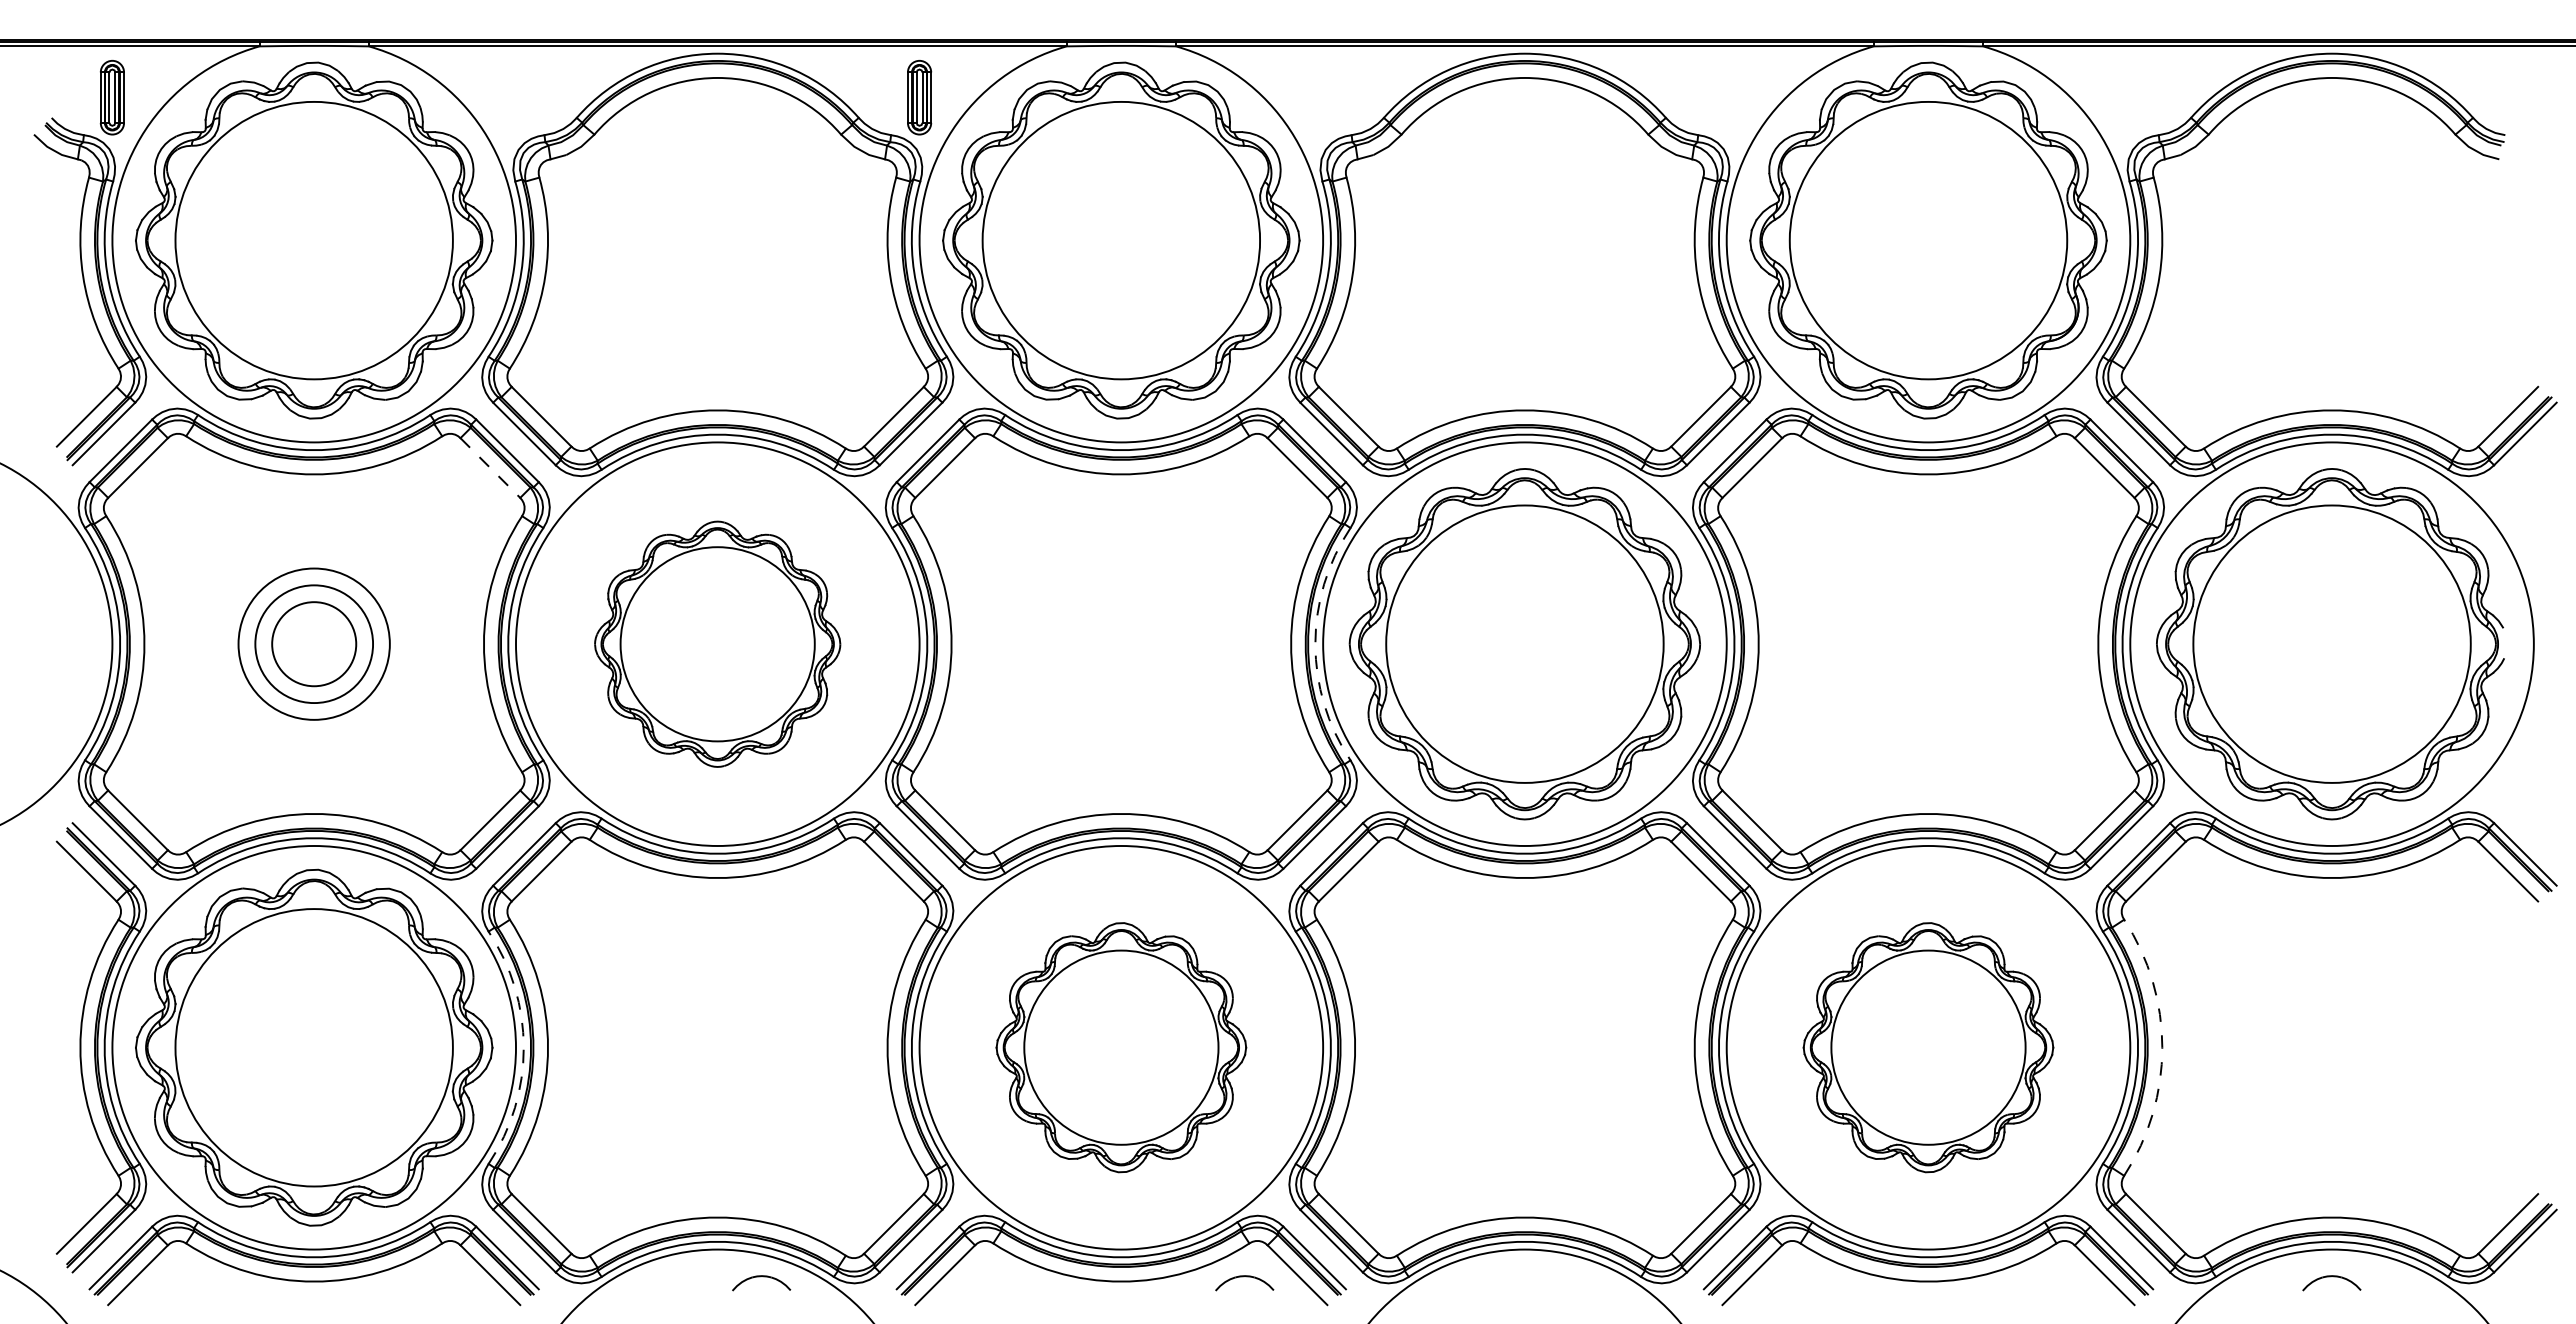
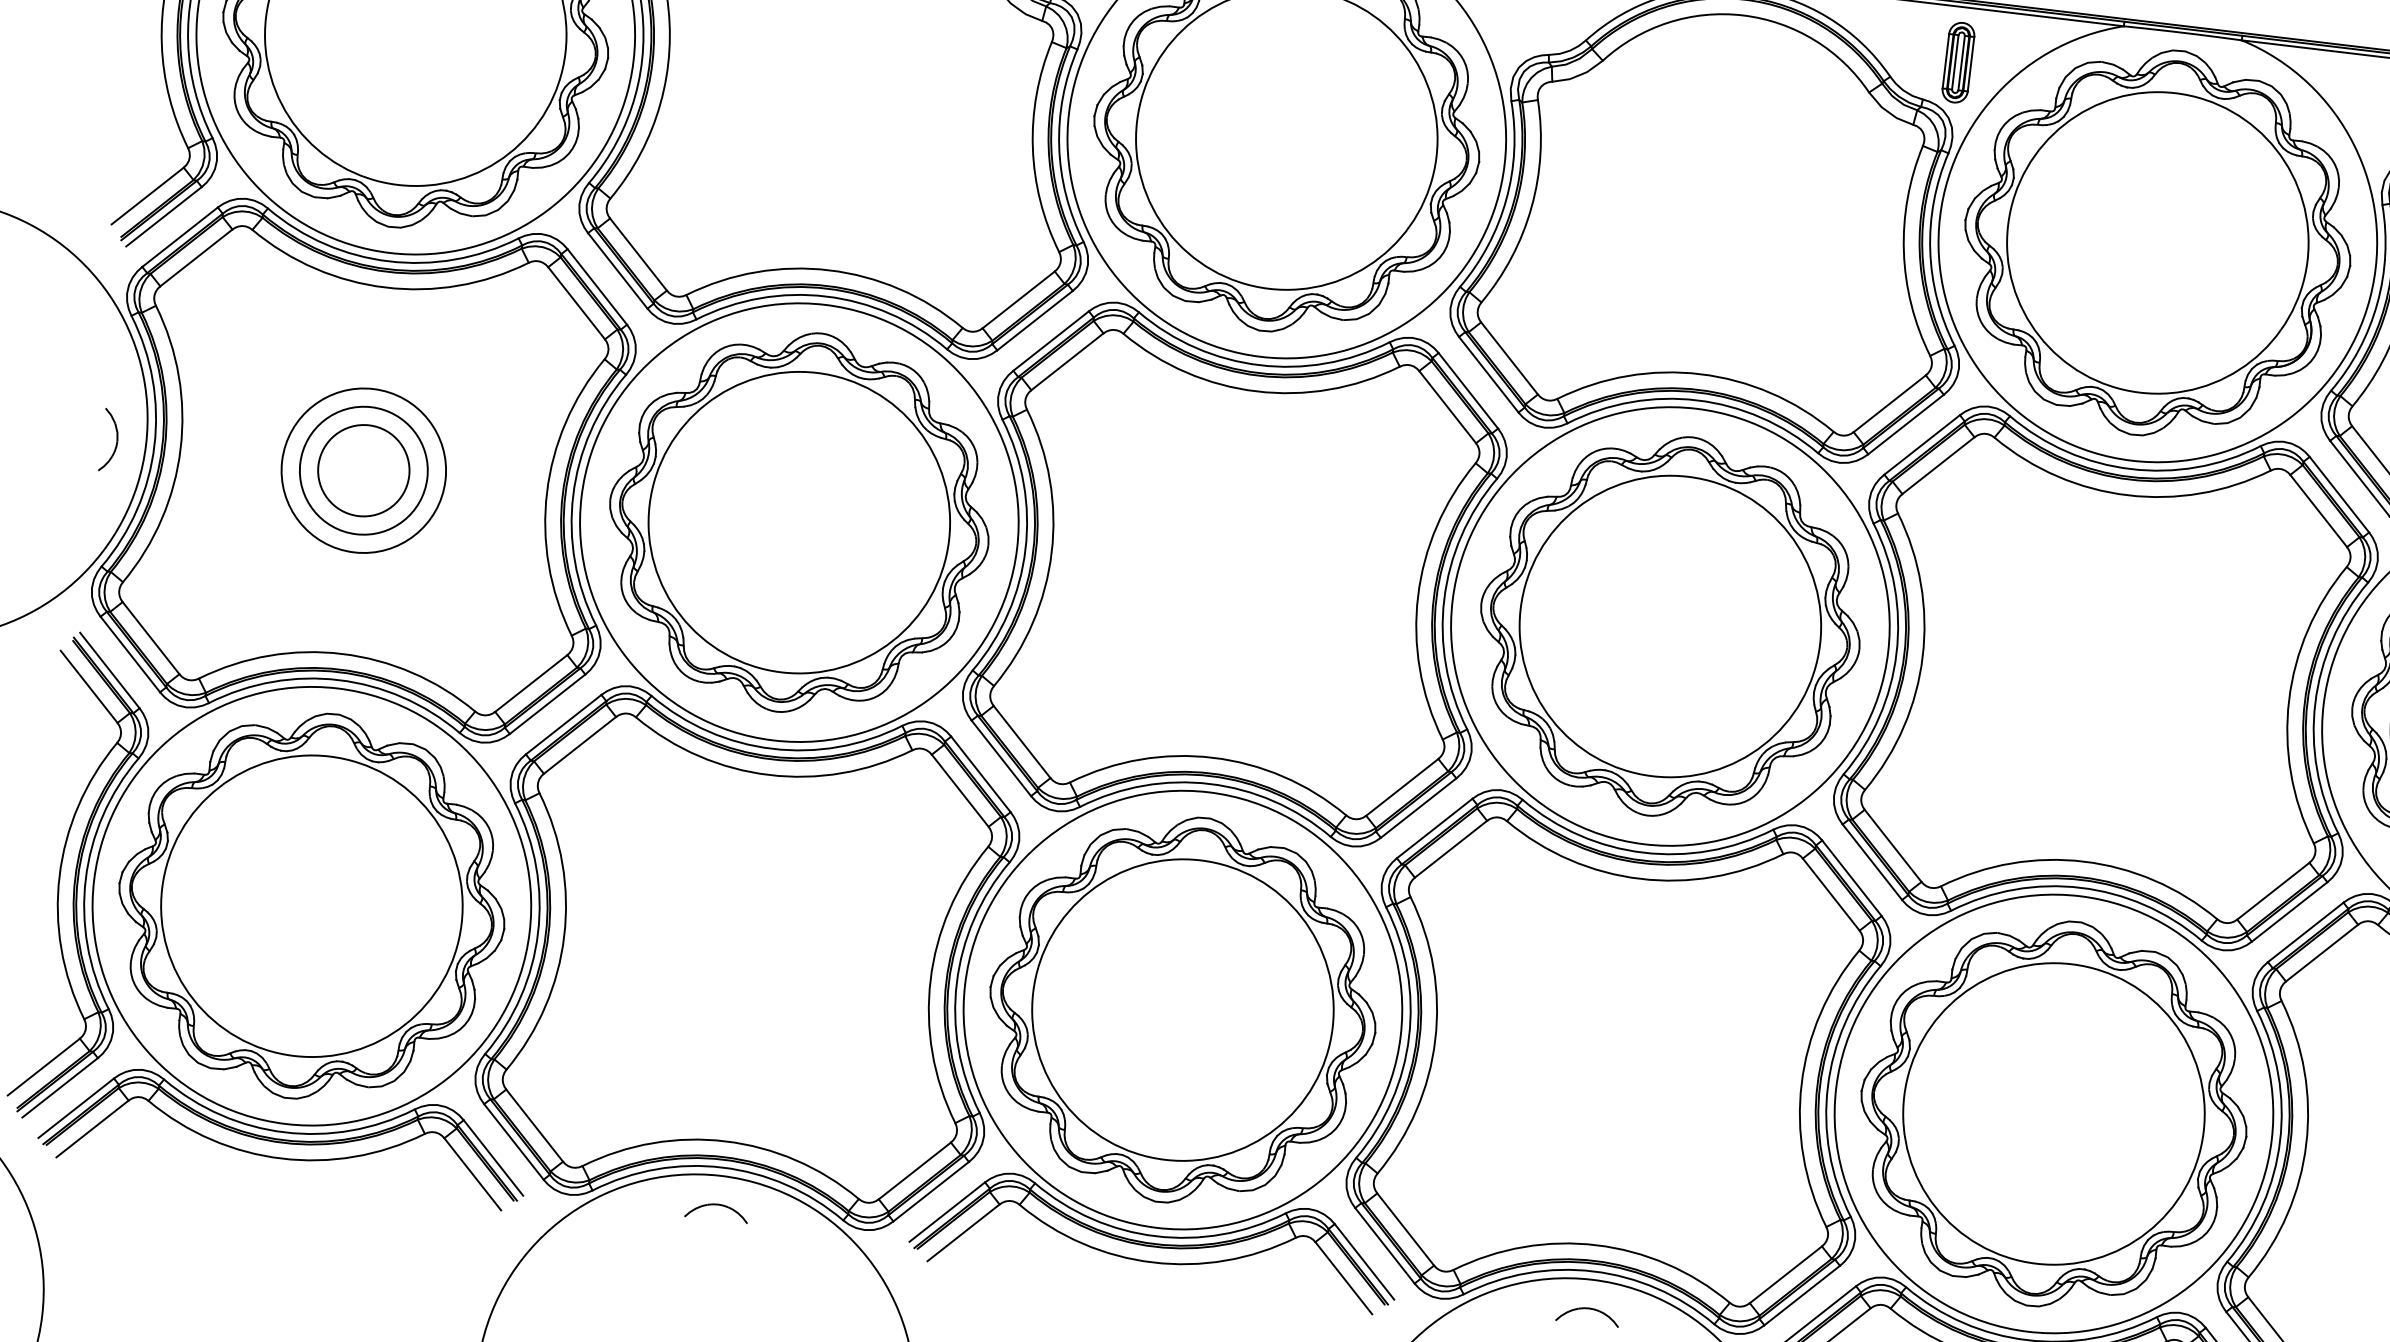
part: (1726, 97) -> (1958, 62), added
line: (490, 468) -> (576, 303), dashed -> solid
part: (78, 643) -> (109, 439), added
part: (717, 644) -> (799, 522), size x1.43
arc: (1315, 644) -> (1444, 599), dashed -> solid
arc: (523, 1047) -> (537, 932), dashed -> solid
part: (1121, 1047) -> (1183, 1009), size x1.43
part: (1928, 1047) -> (2054, 1113), size x1.43
arc: (2162, 1047) -> (2306, 1143), dashed -> solid
part: (760, 1277) -> (716, 1205), moved
part: (1243, 1277) -> (1587, 1309), moved

